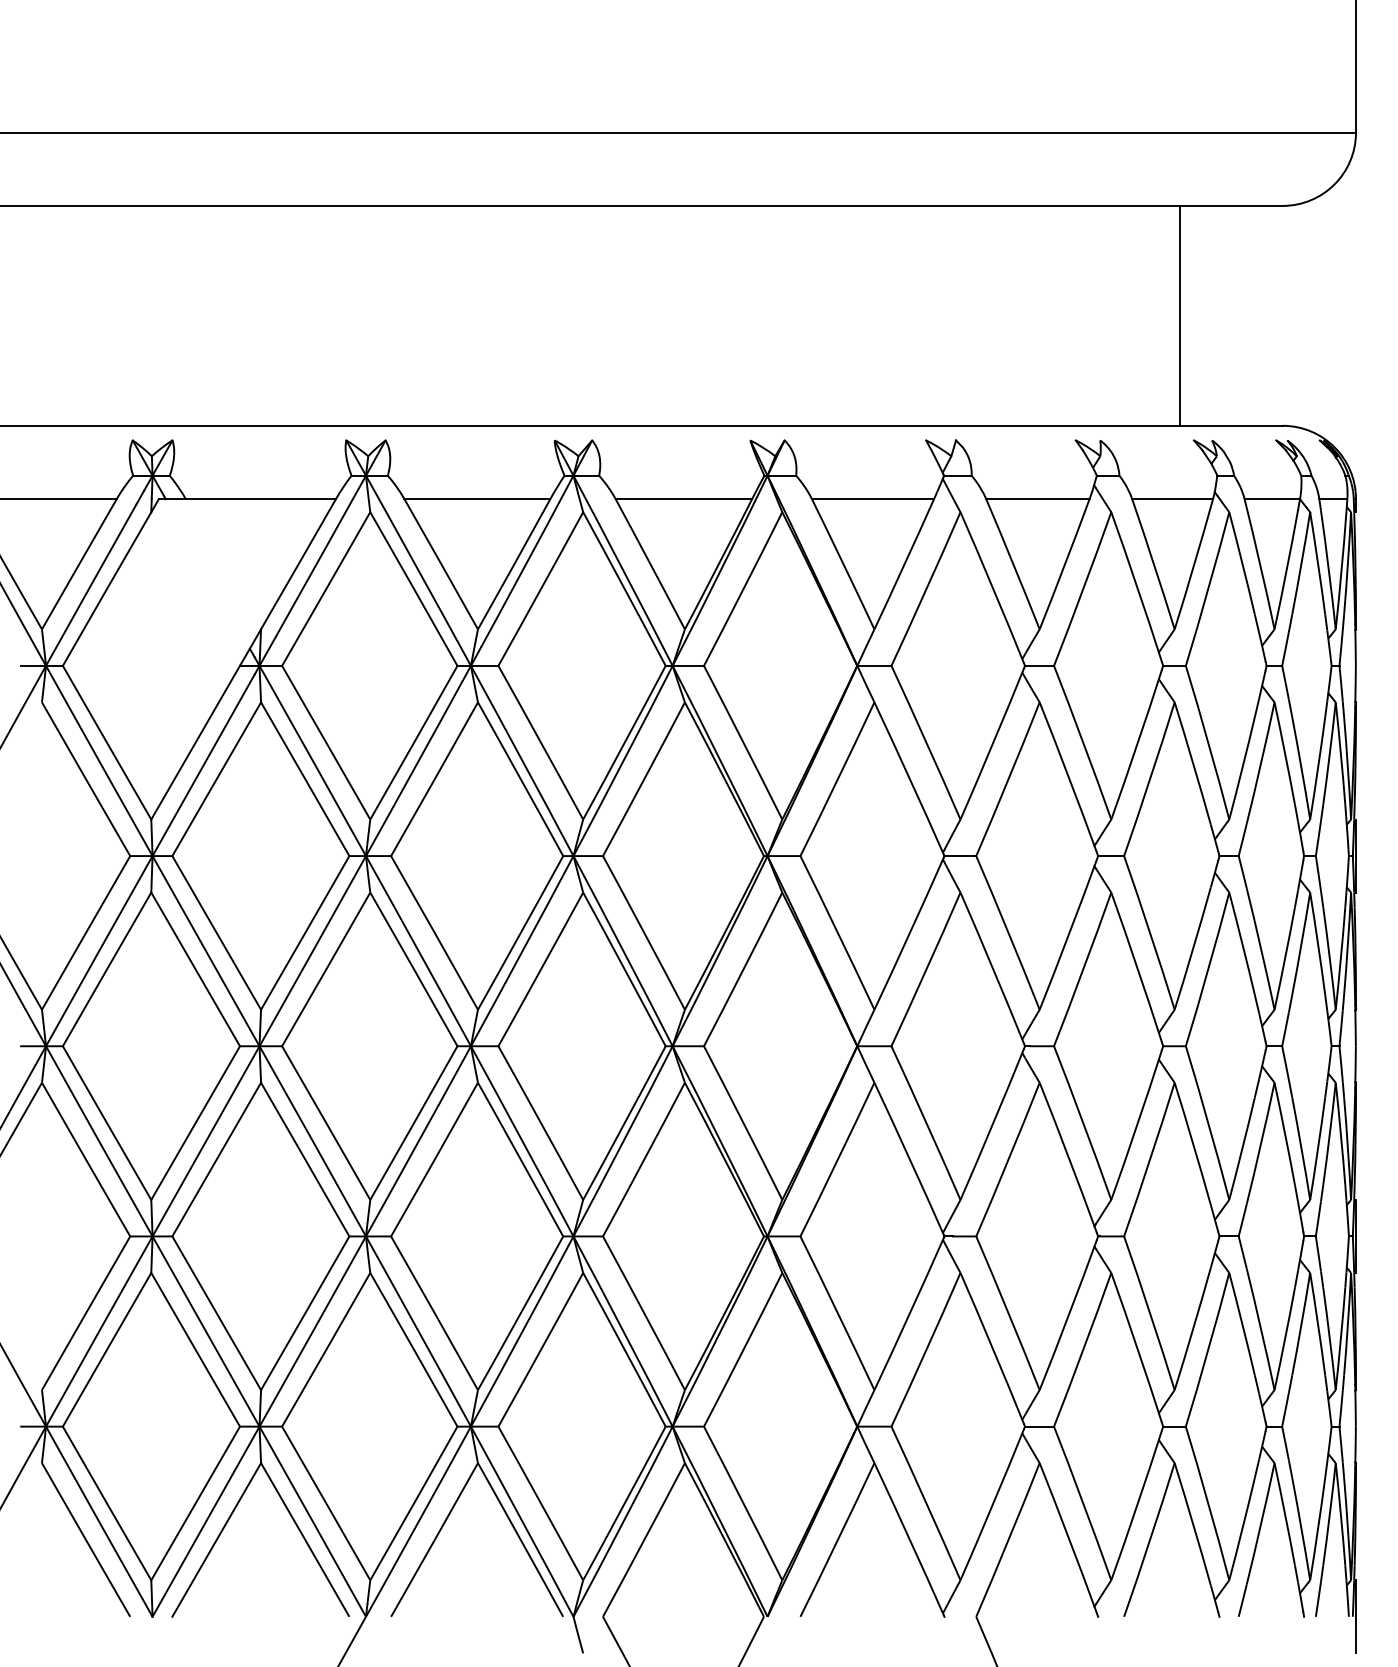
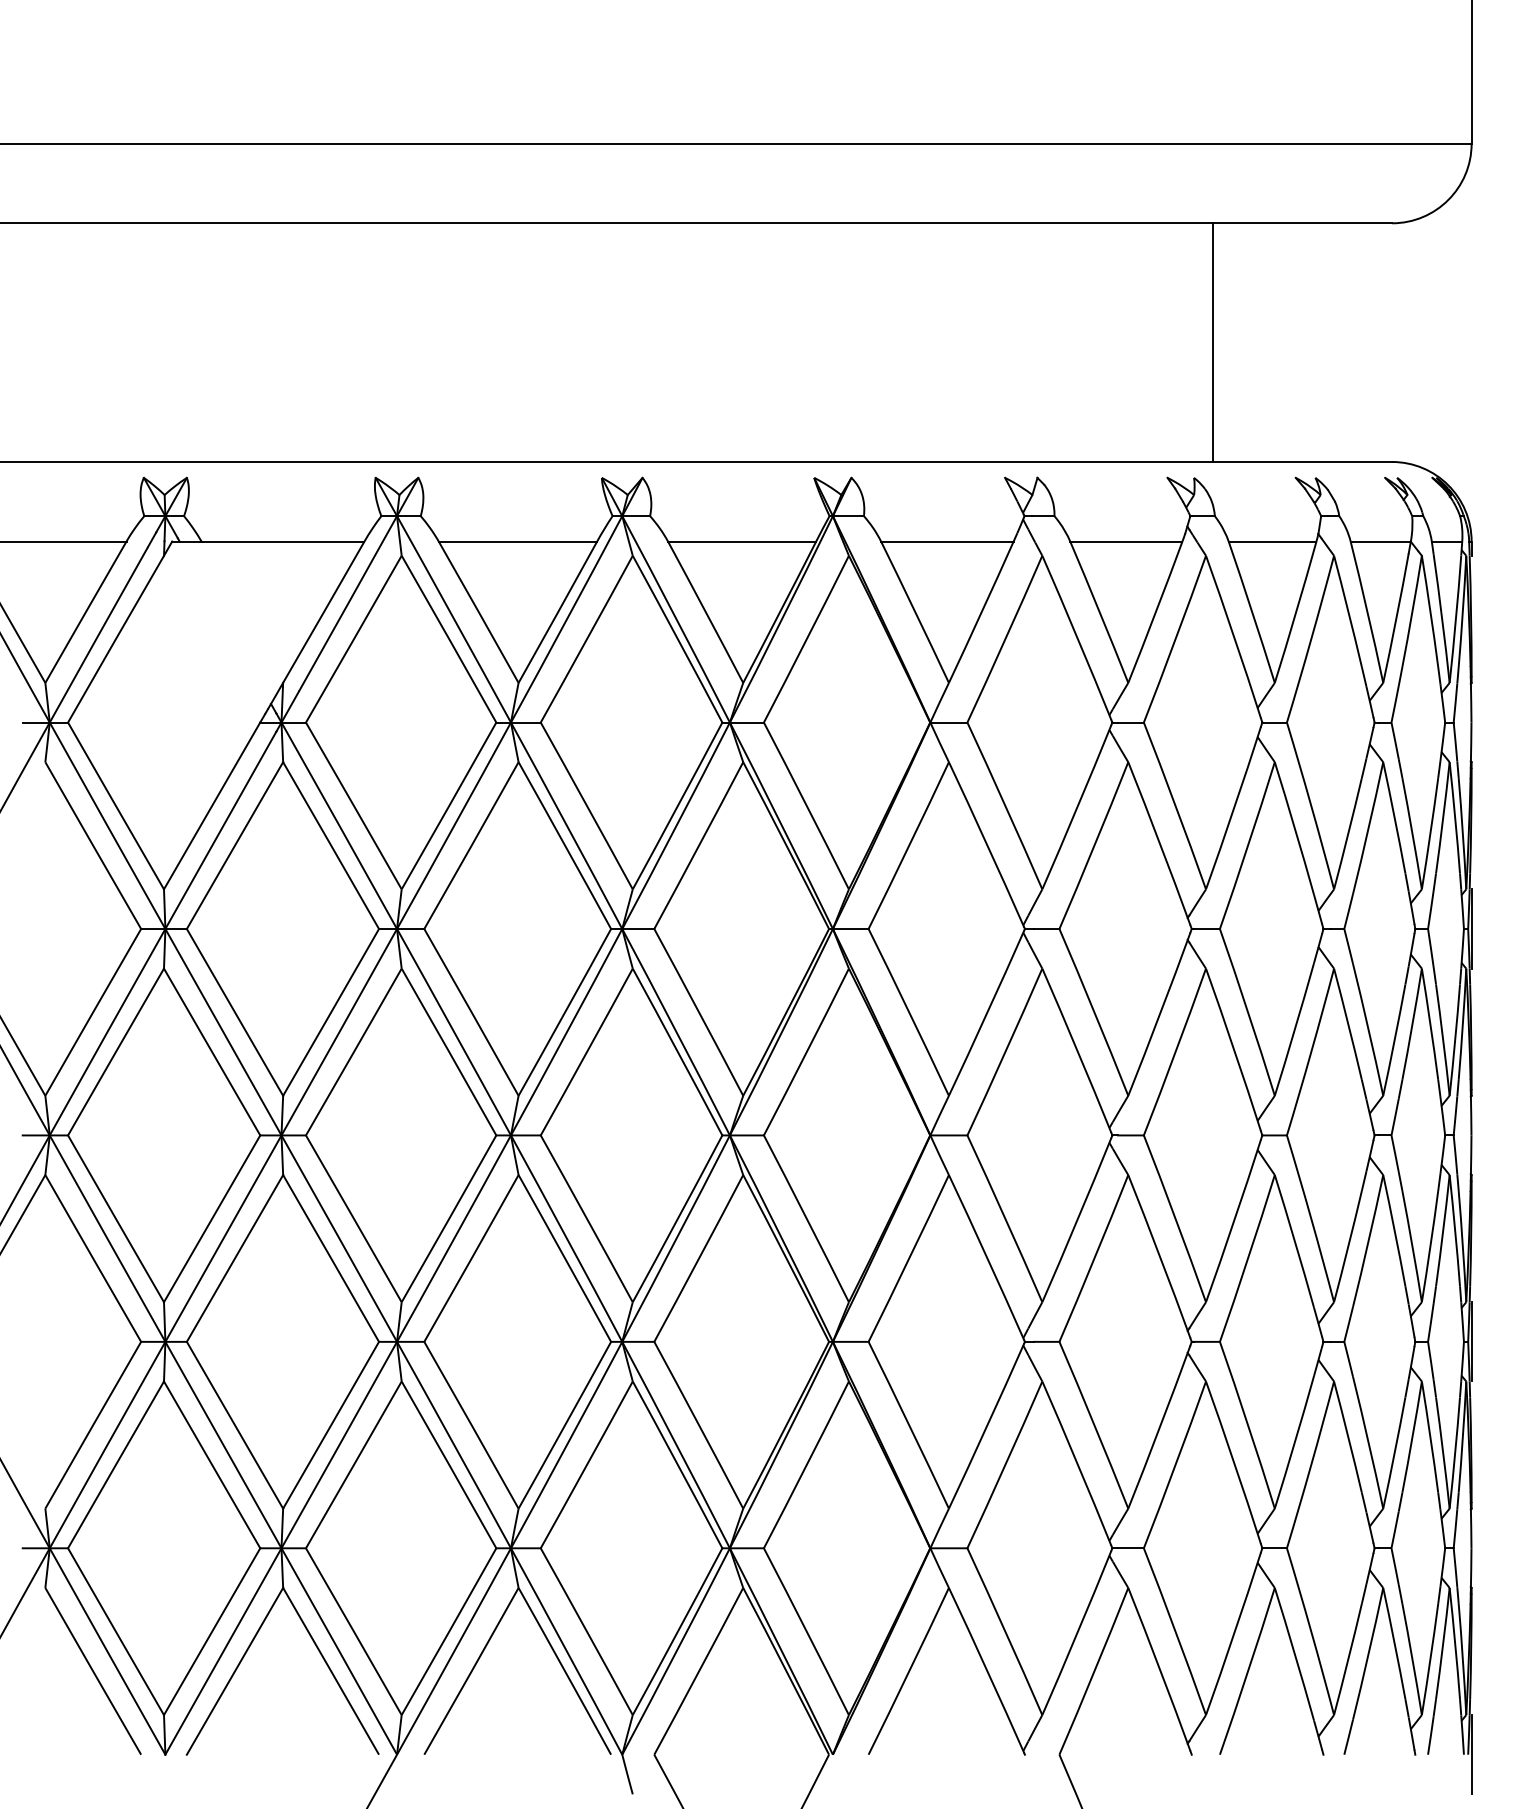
line: (1180, 315) -> (1213, 342), moved

